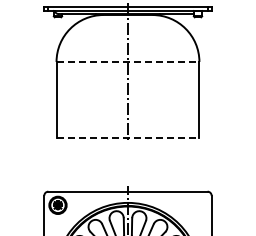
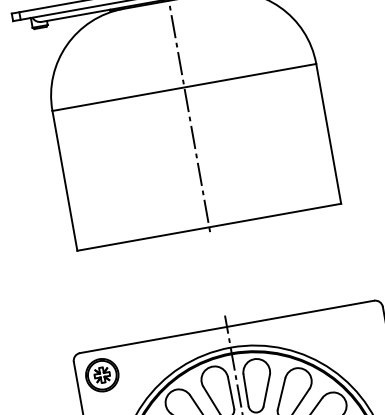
line: (128, 61) -> (185, 86), dashed -> solid
line: (128, 137) -> (210, 226), dashed -> solid

